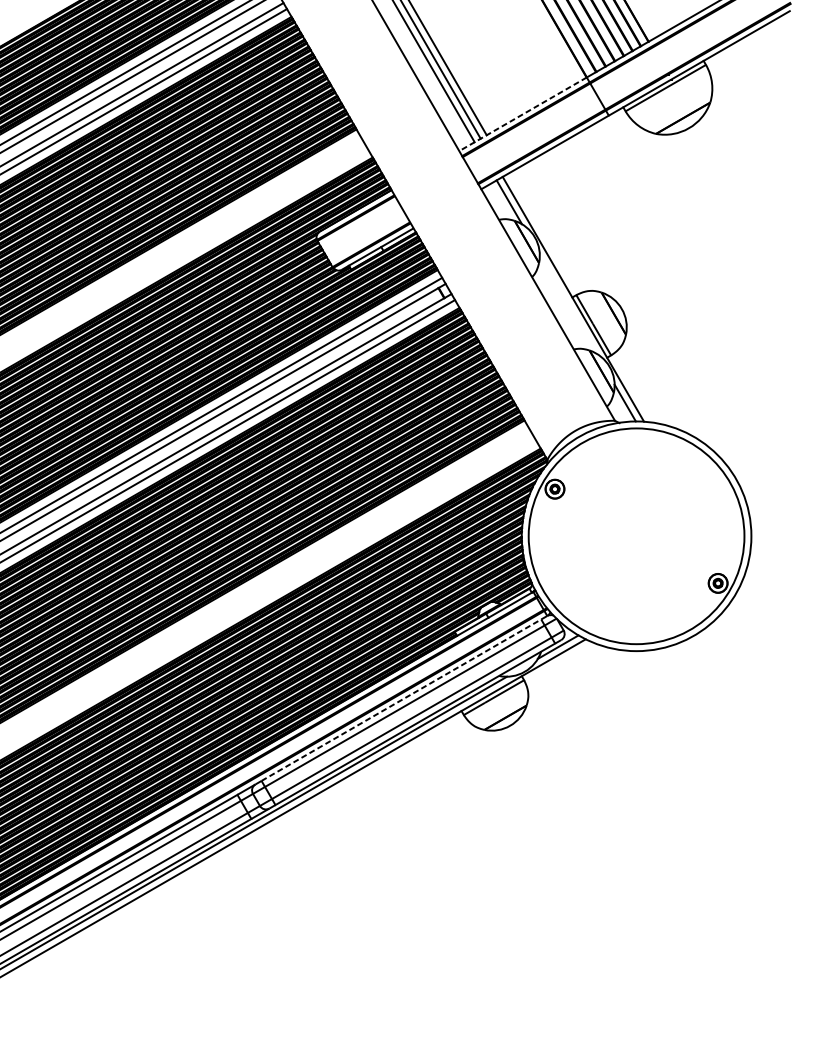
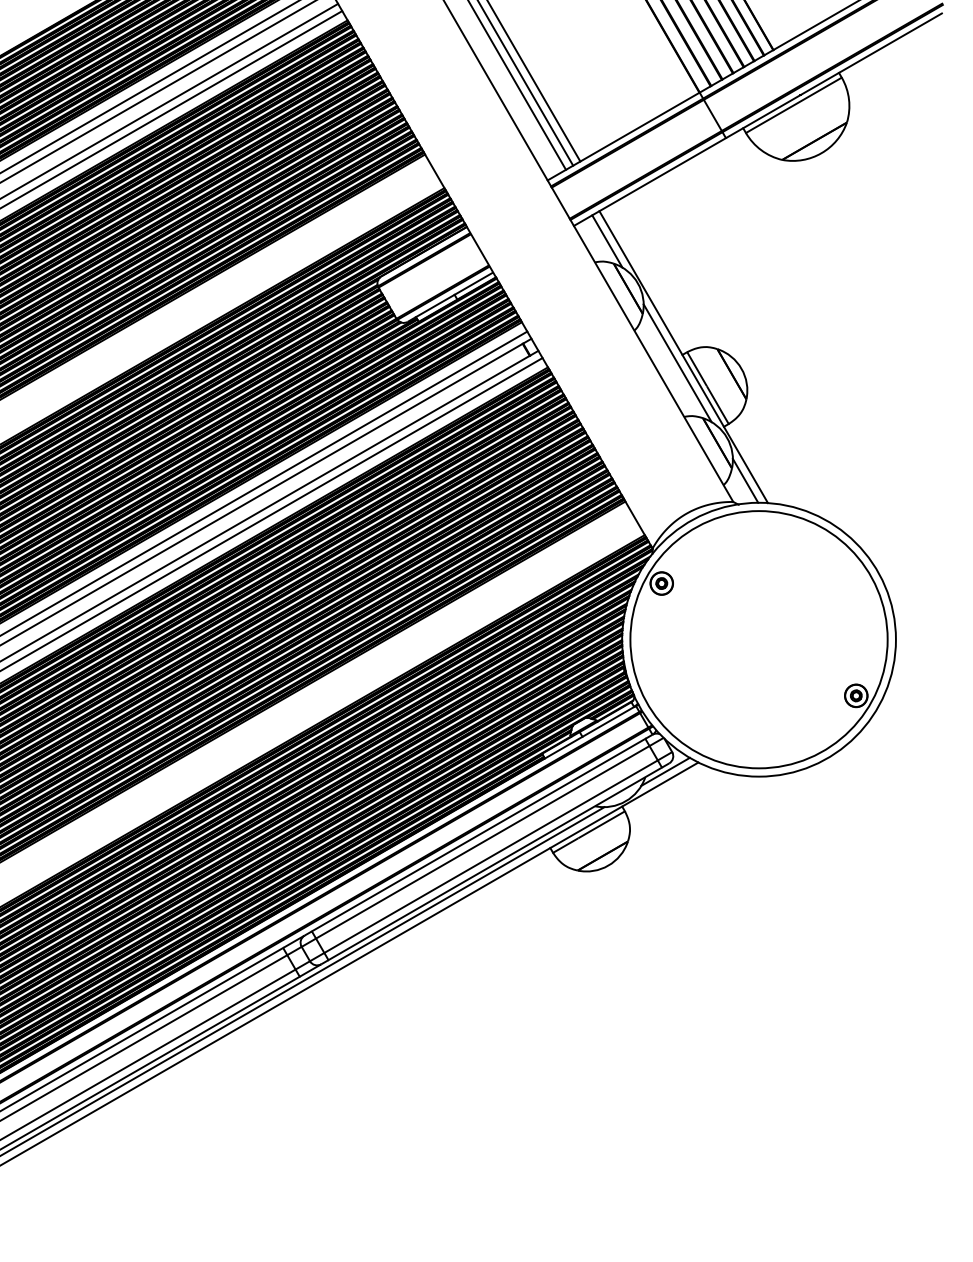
line: (522, 114) -> (623, 136), dashed -> solid
line: (568, 304) -> (677, 363), added
line: (401, 700) -> (478, 835), dashed -> solid

